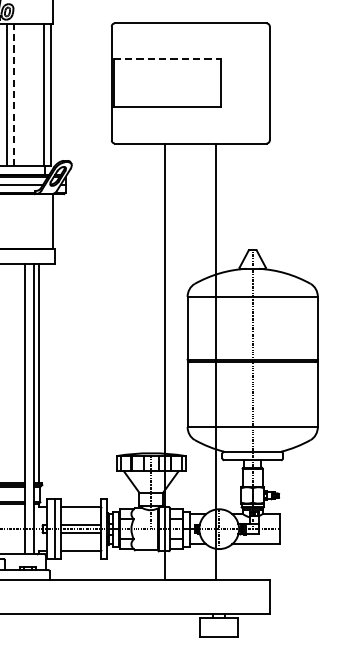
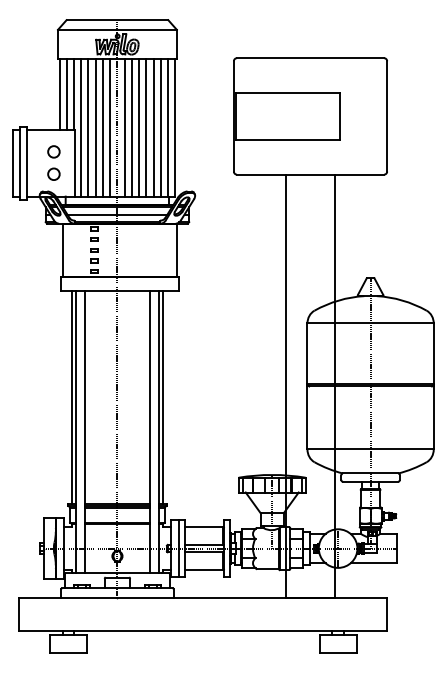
line: (168, 59) -> (288, 93), dashed -> solid
line: (14, 94) -> (139, 127), dashed -> solid
line: (21, 94) -> (146, 127), added
line: (28, 94) -> (153, 127), added
line: (36, 94) -> (160, 127), added

